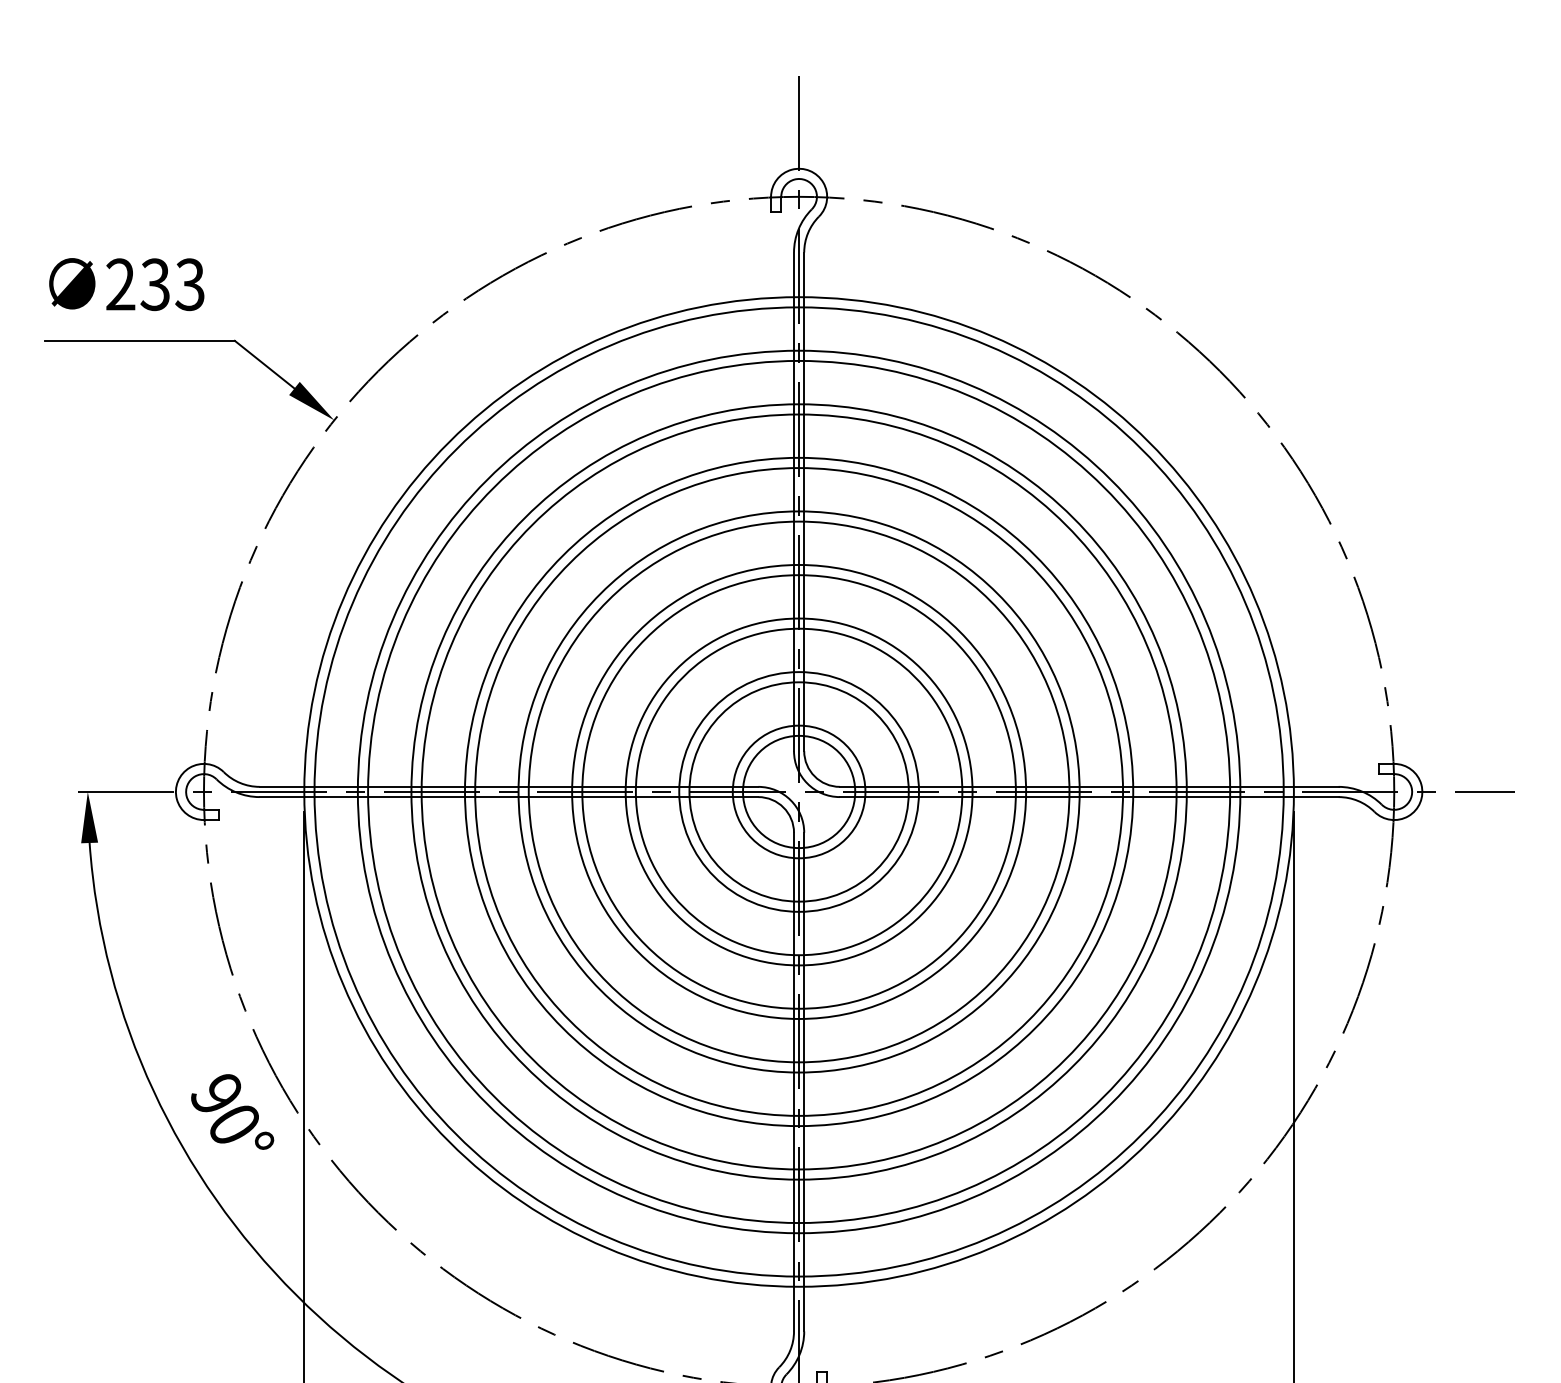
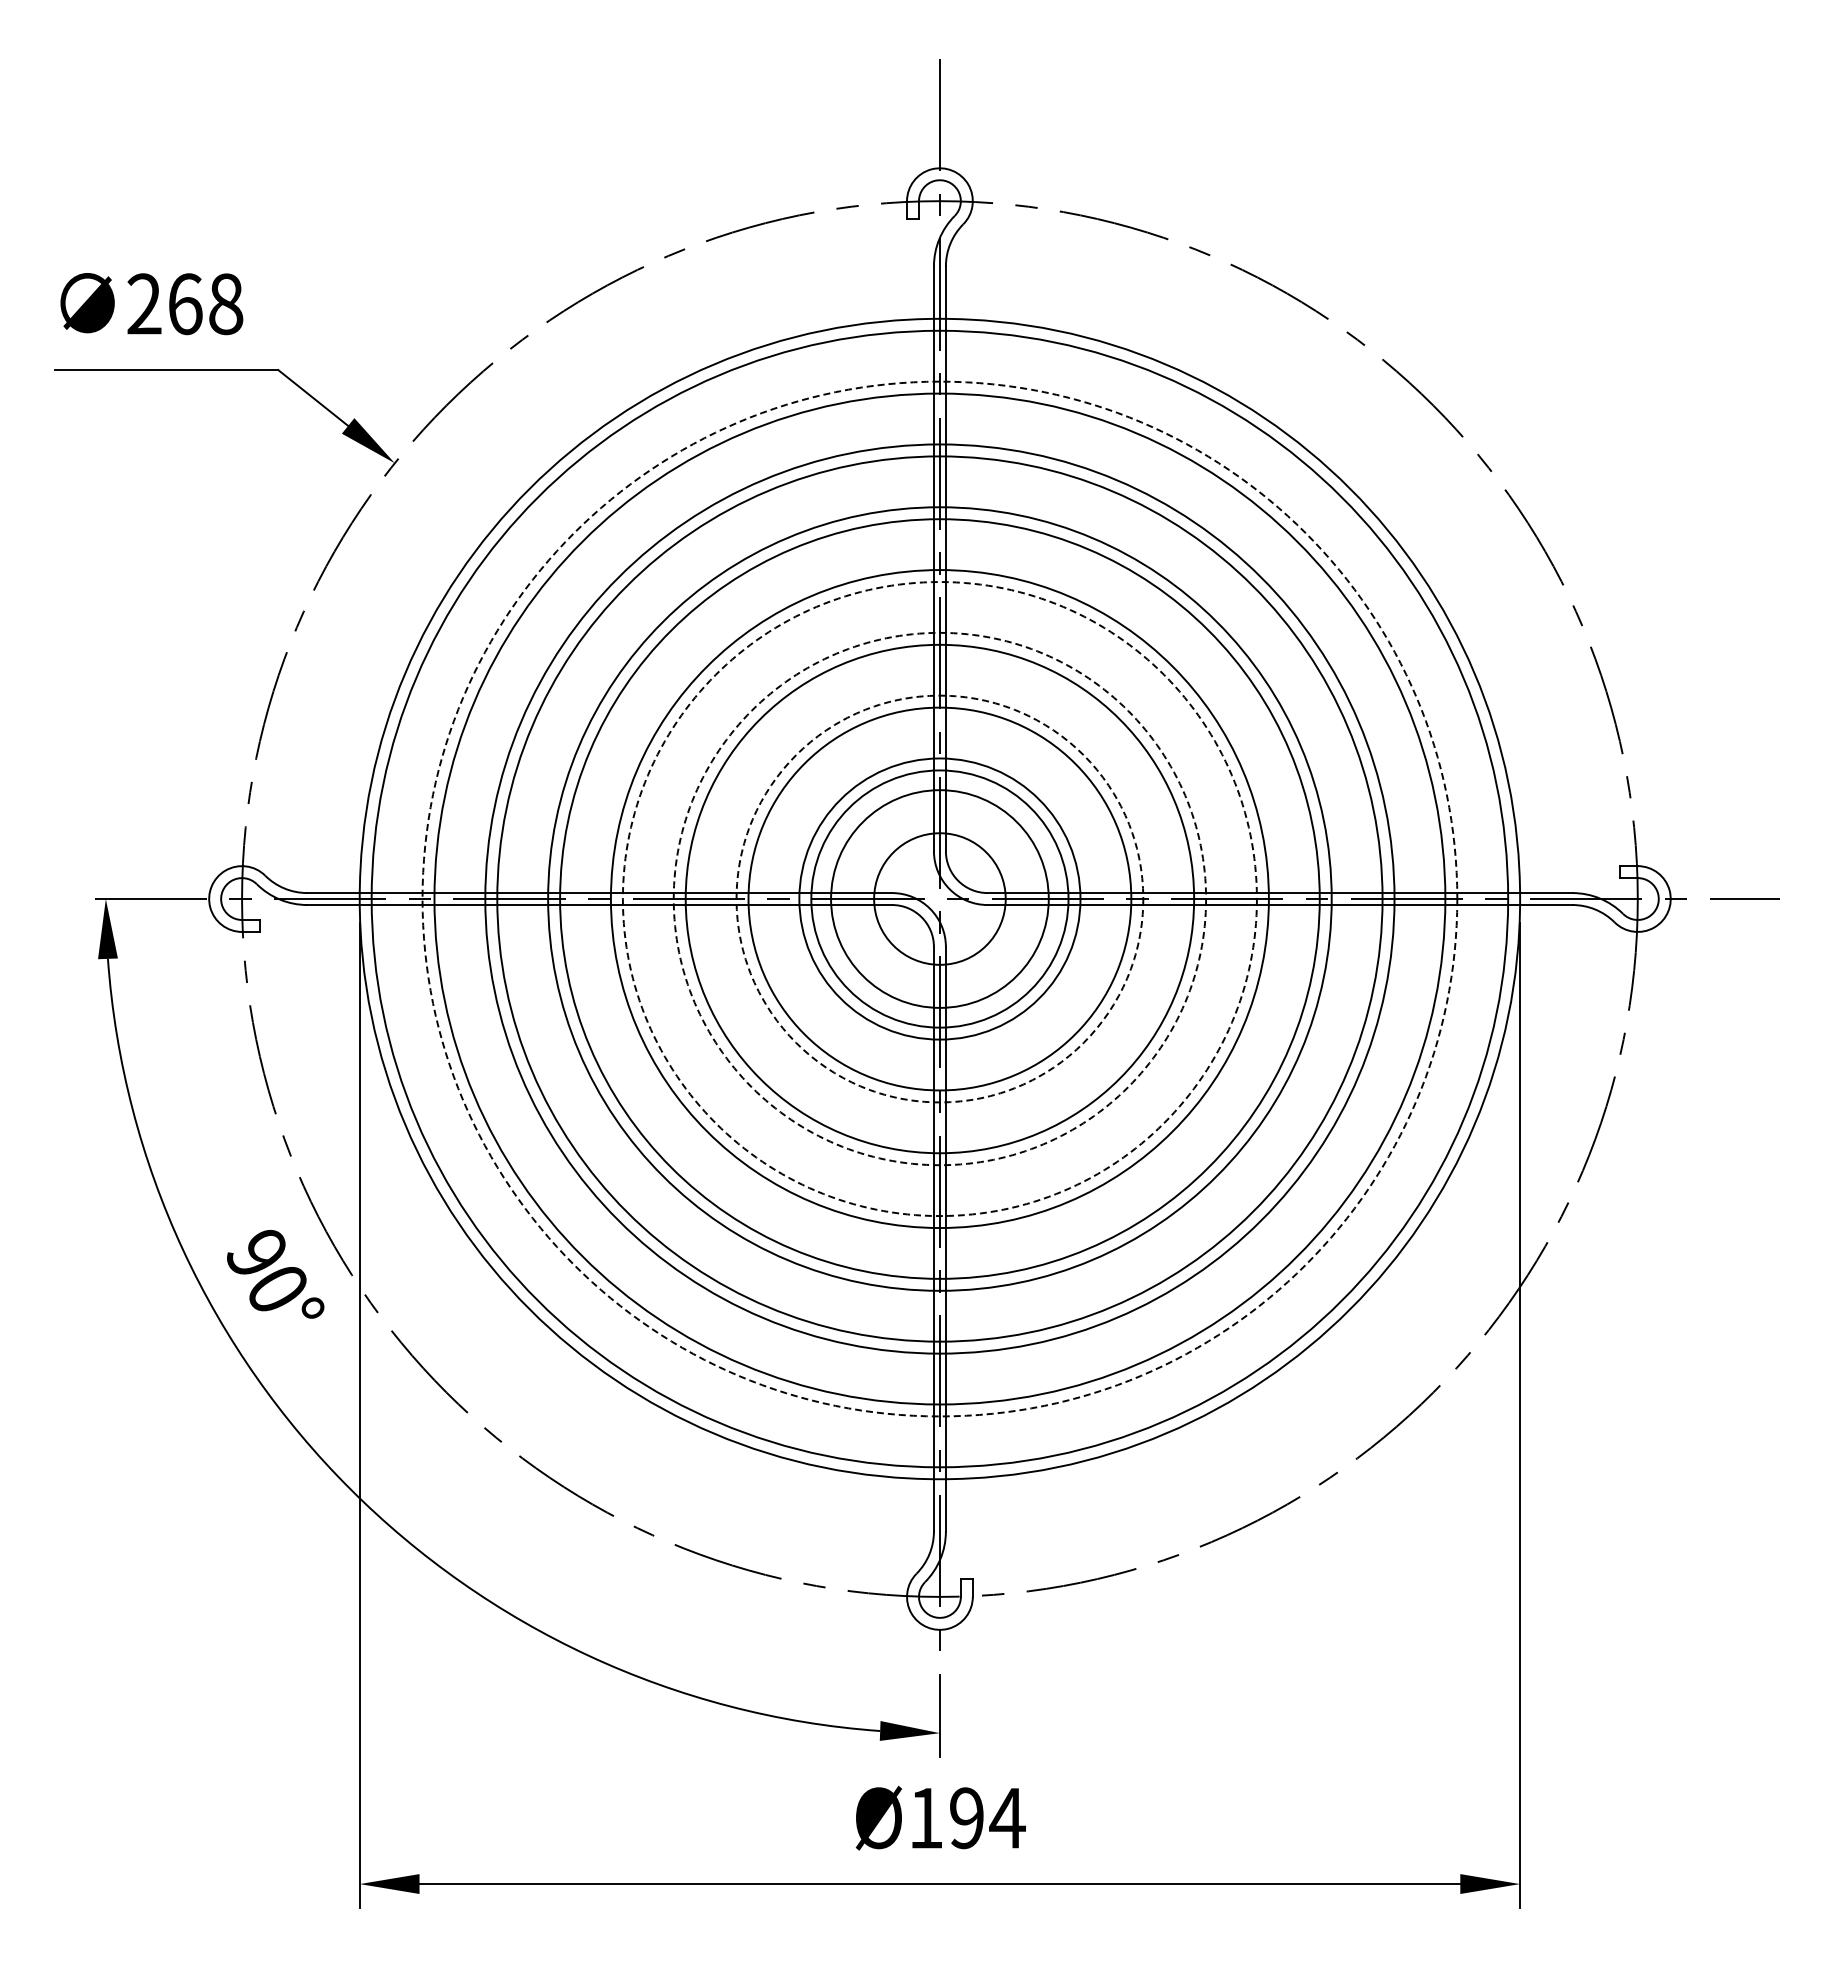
text: (172, 284) -> (205, 304), 233 -> 268
circle: (798, 791) -> (939, 898), size x1.4
circle: (798, 791) -> (939, 898), solid -> dashed
circle: (798, 791) -> (939, 898), solid -> dashed
circle: (798, 791) -> (939, 898), solid -> dashed
circle: (798, 792) -> (939, 899), solid -> dashed

